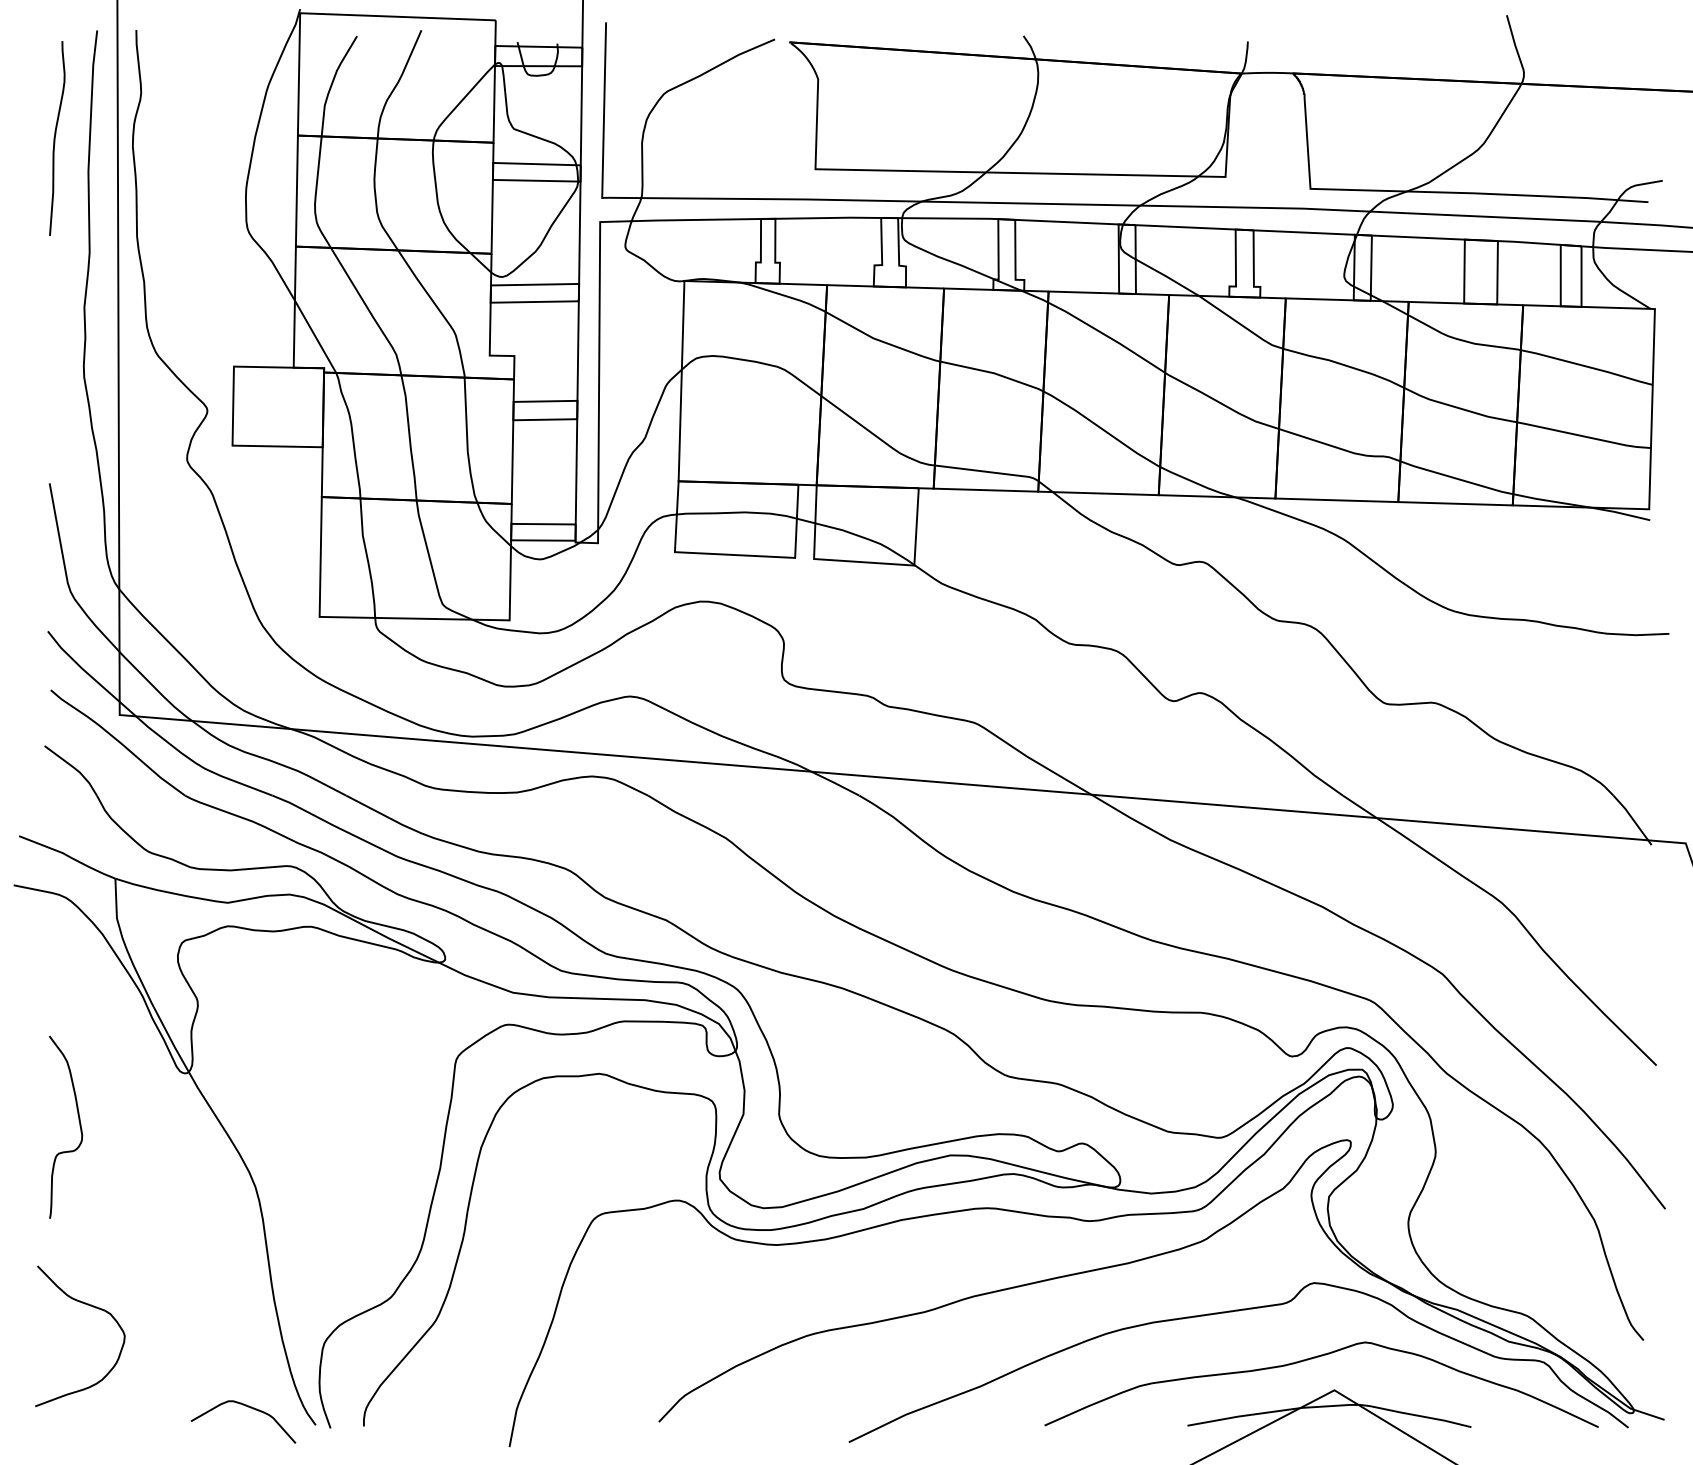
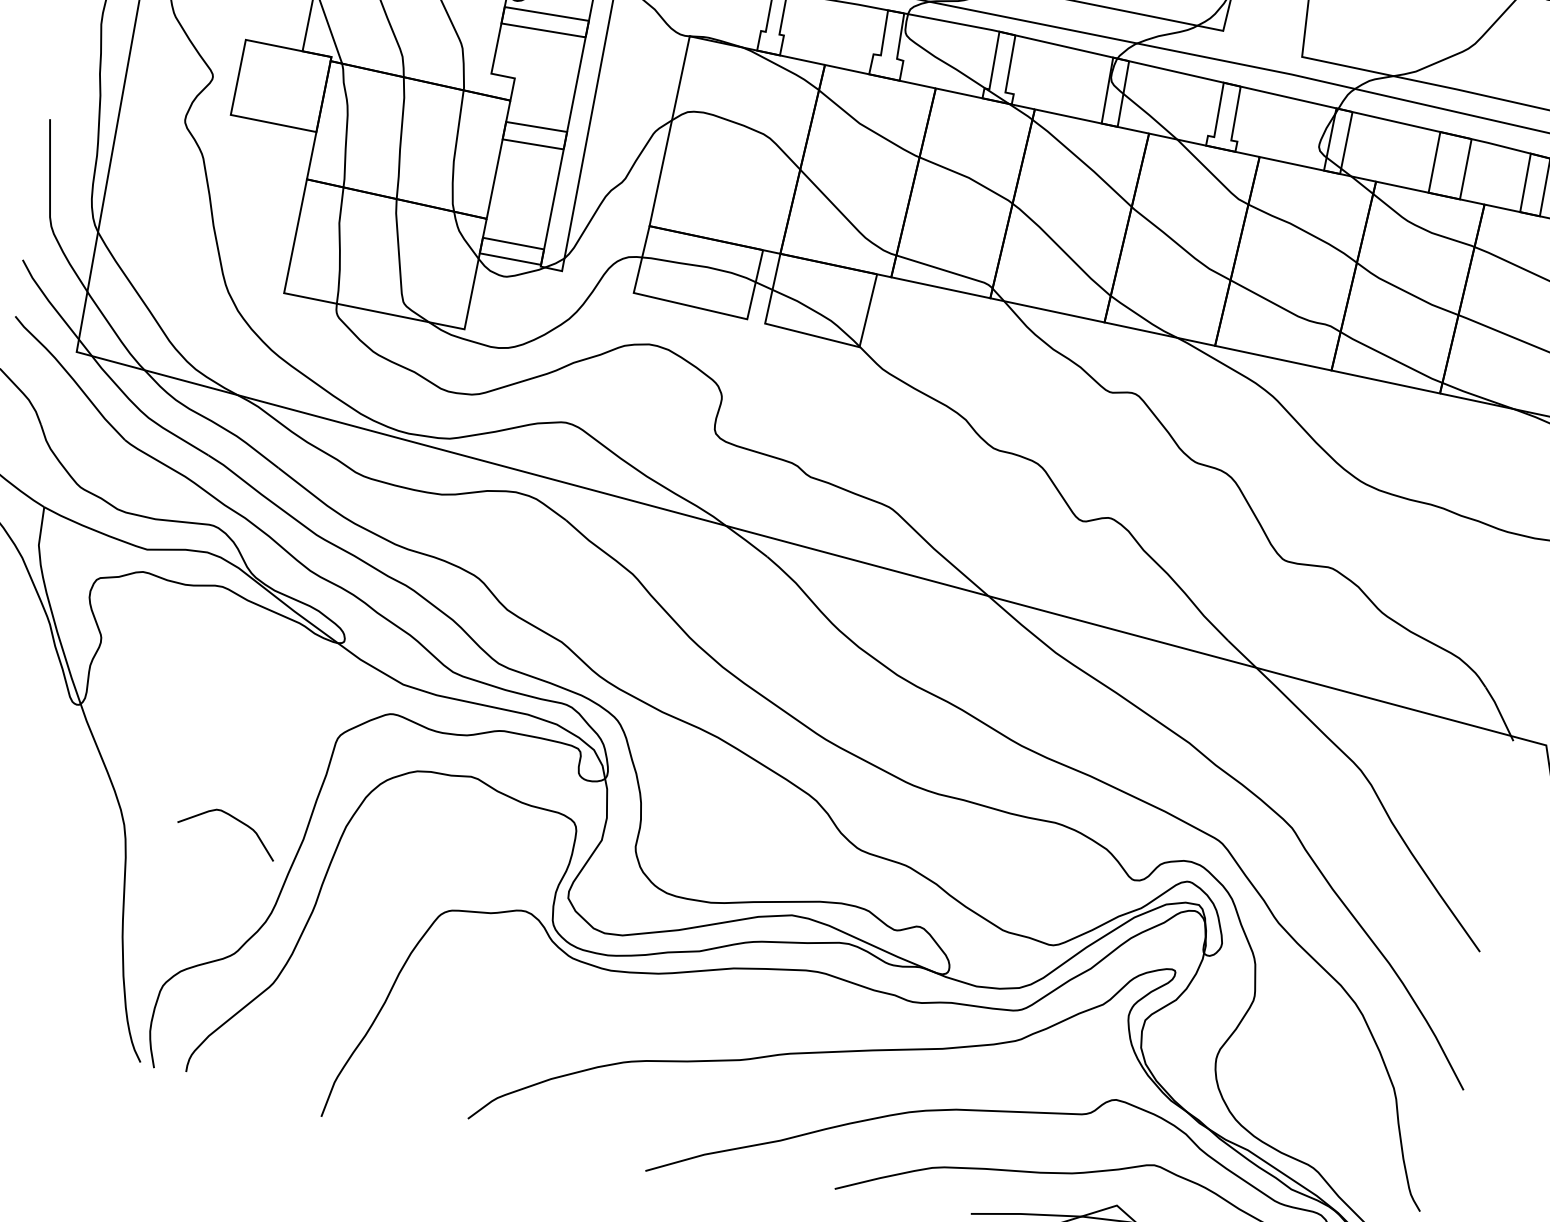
curve: (250, 1408) -> (236, 820), moved

